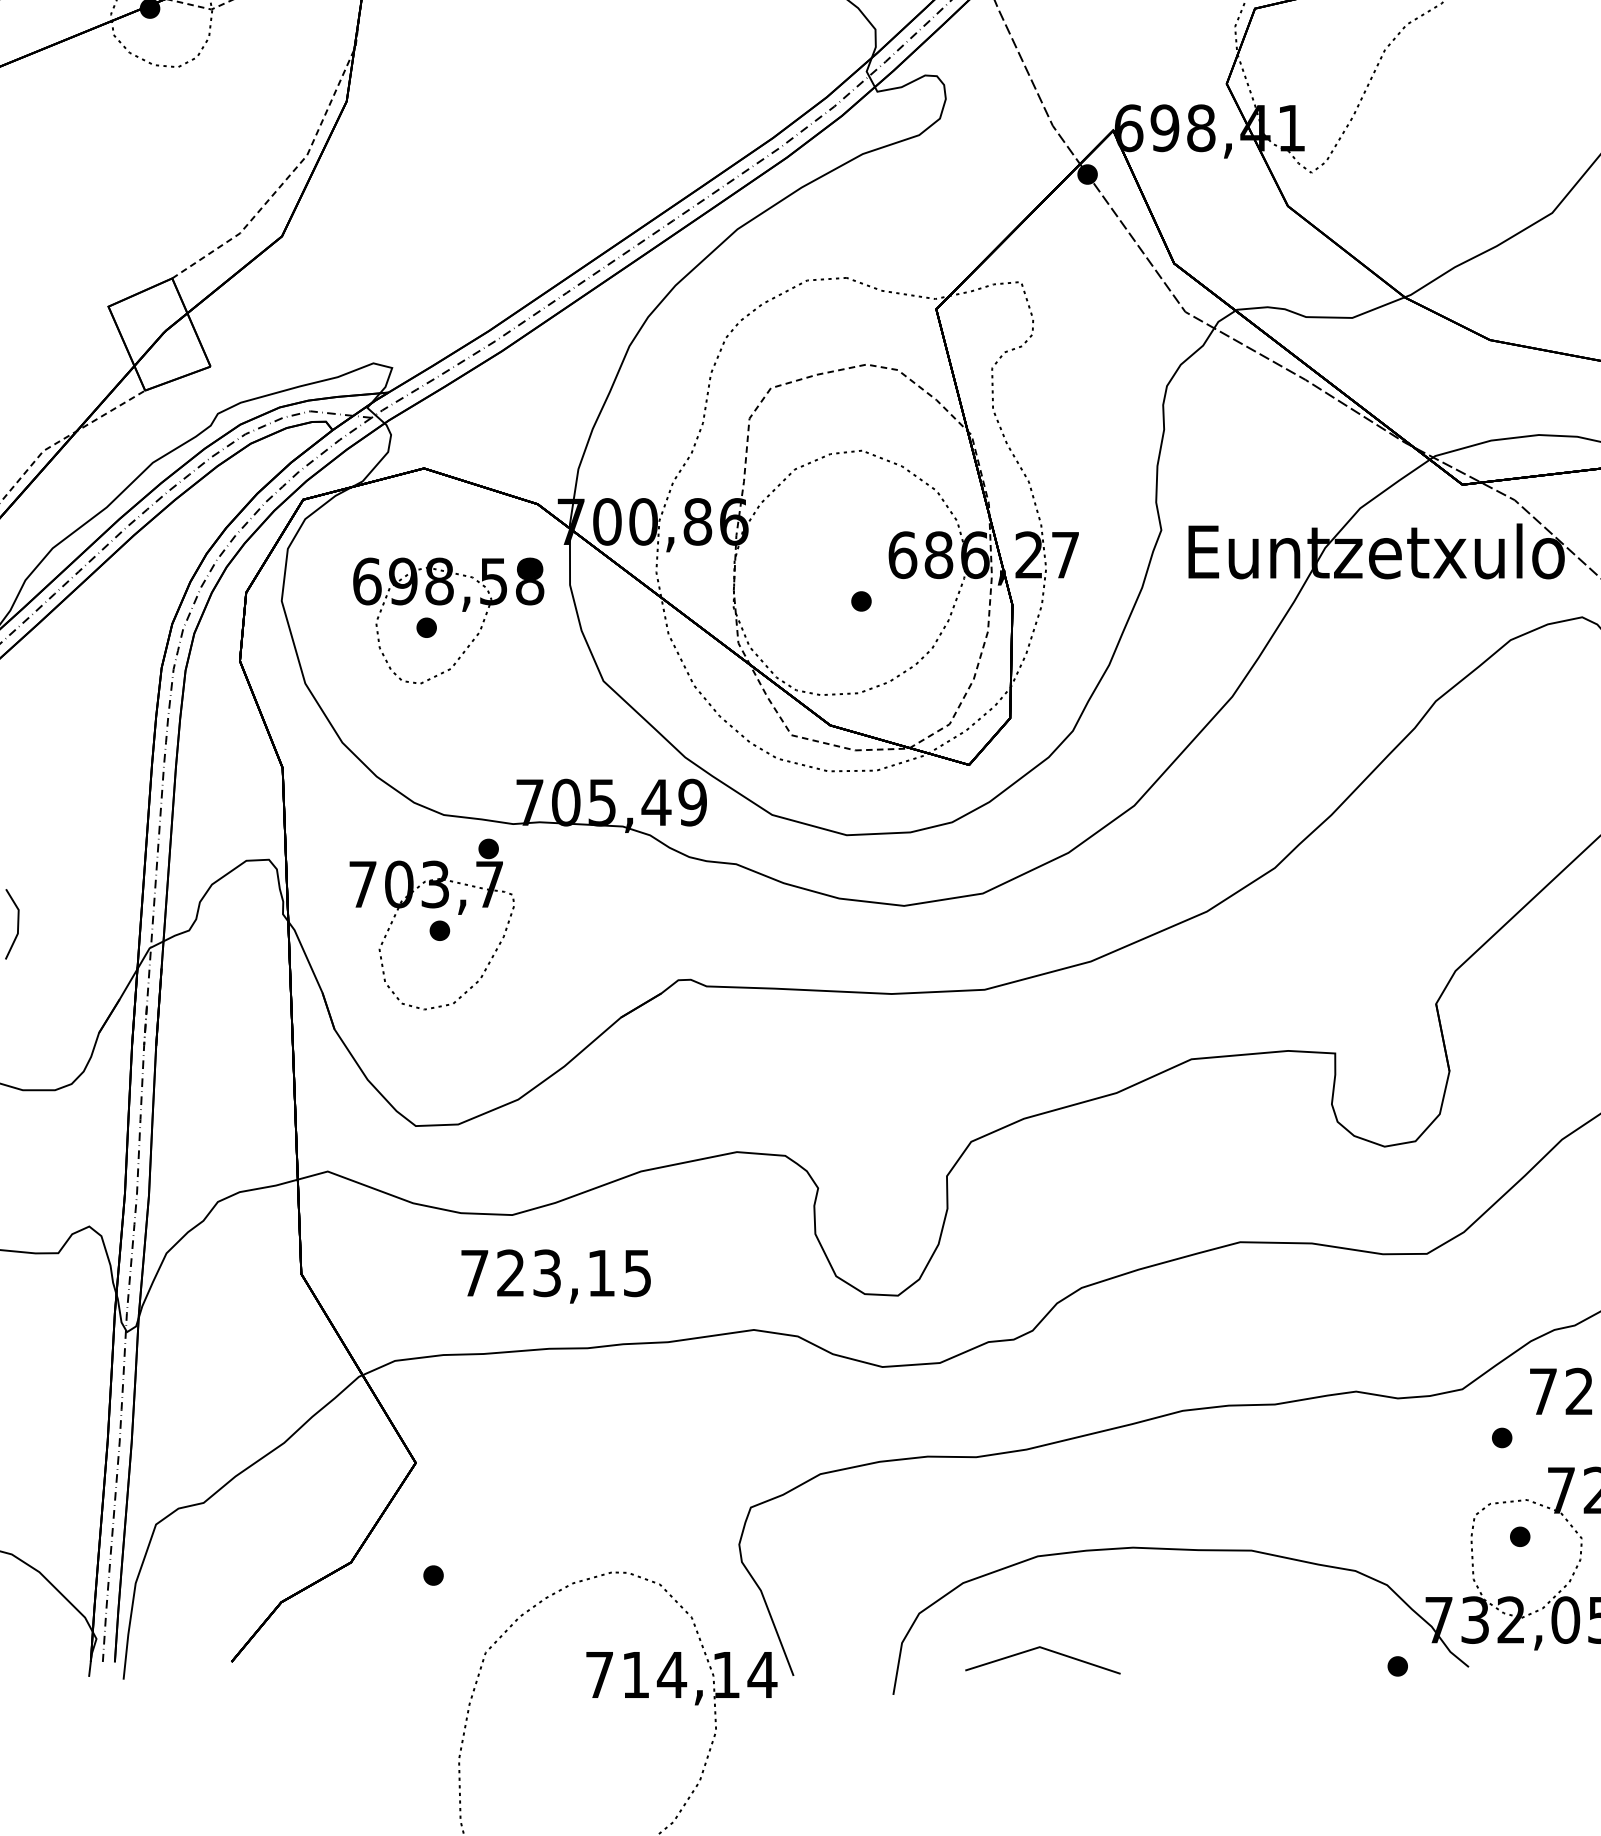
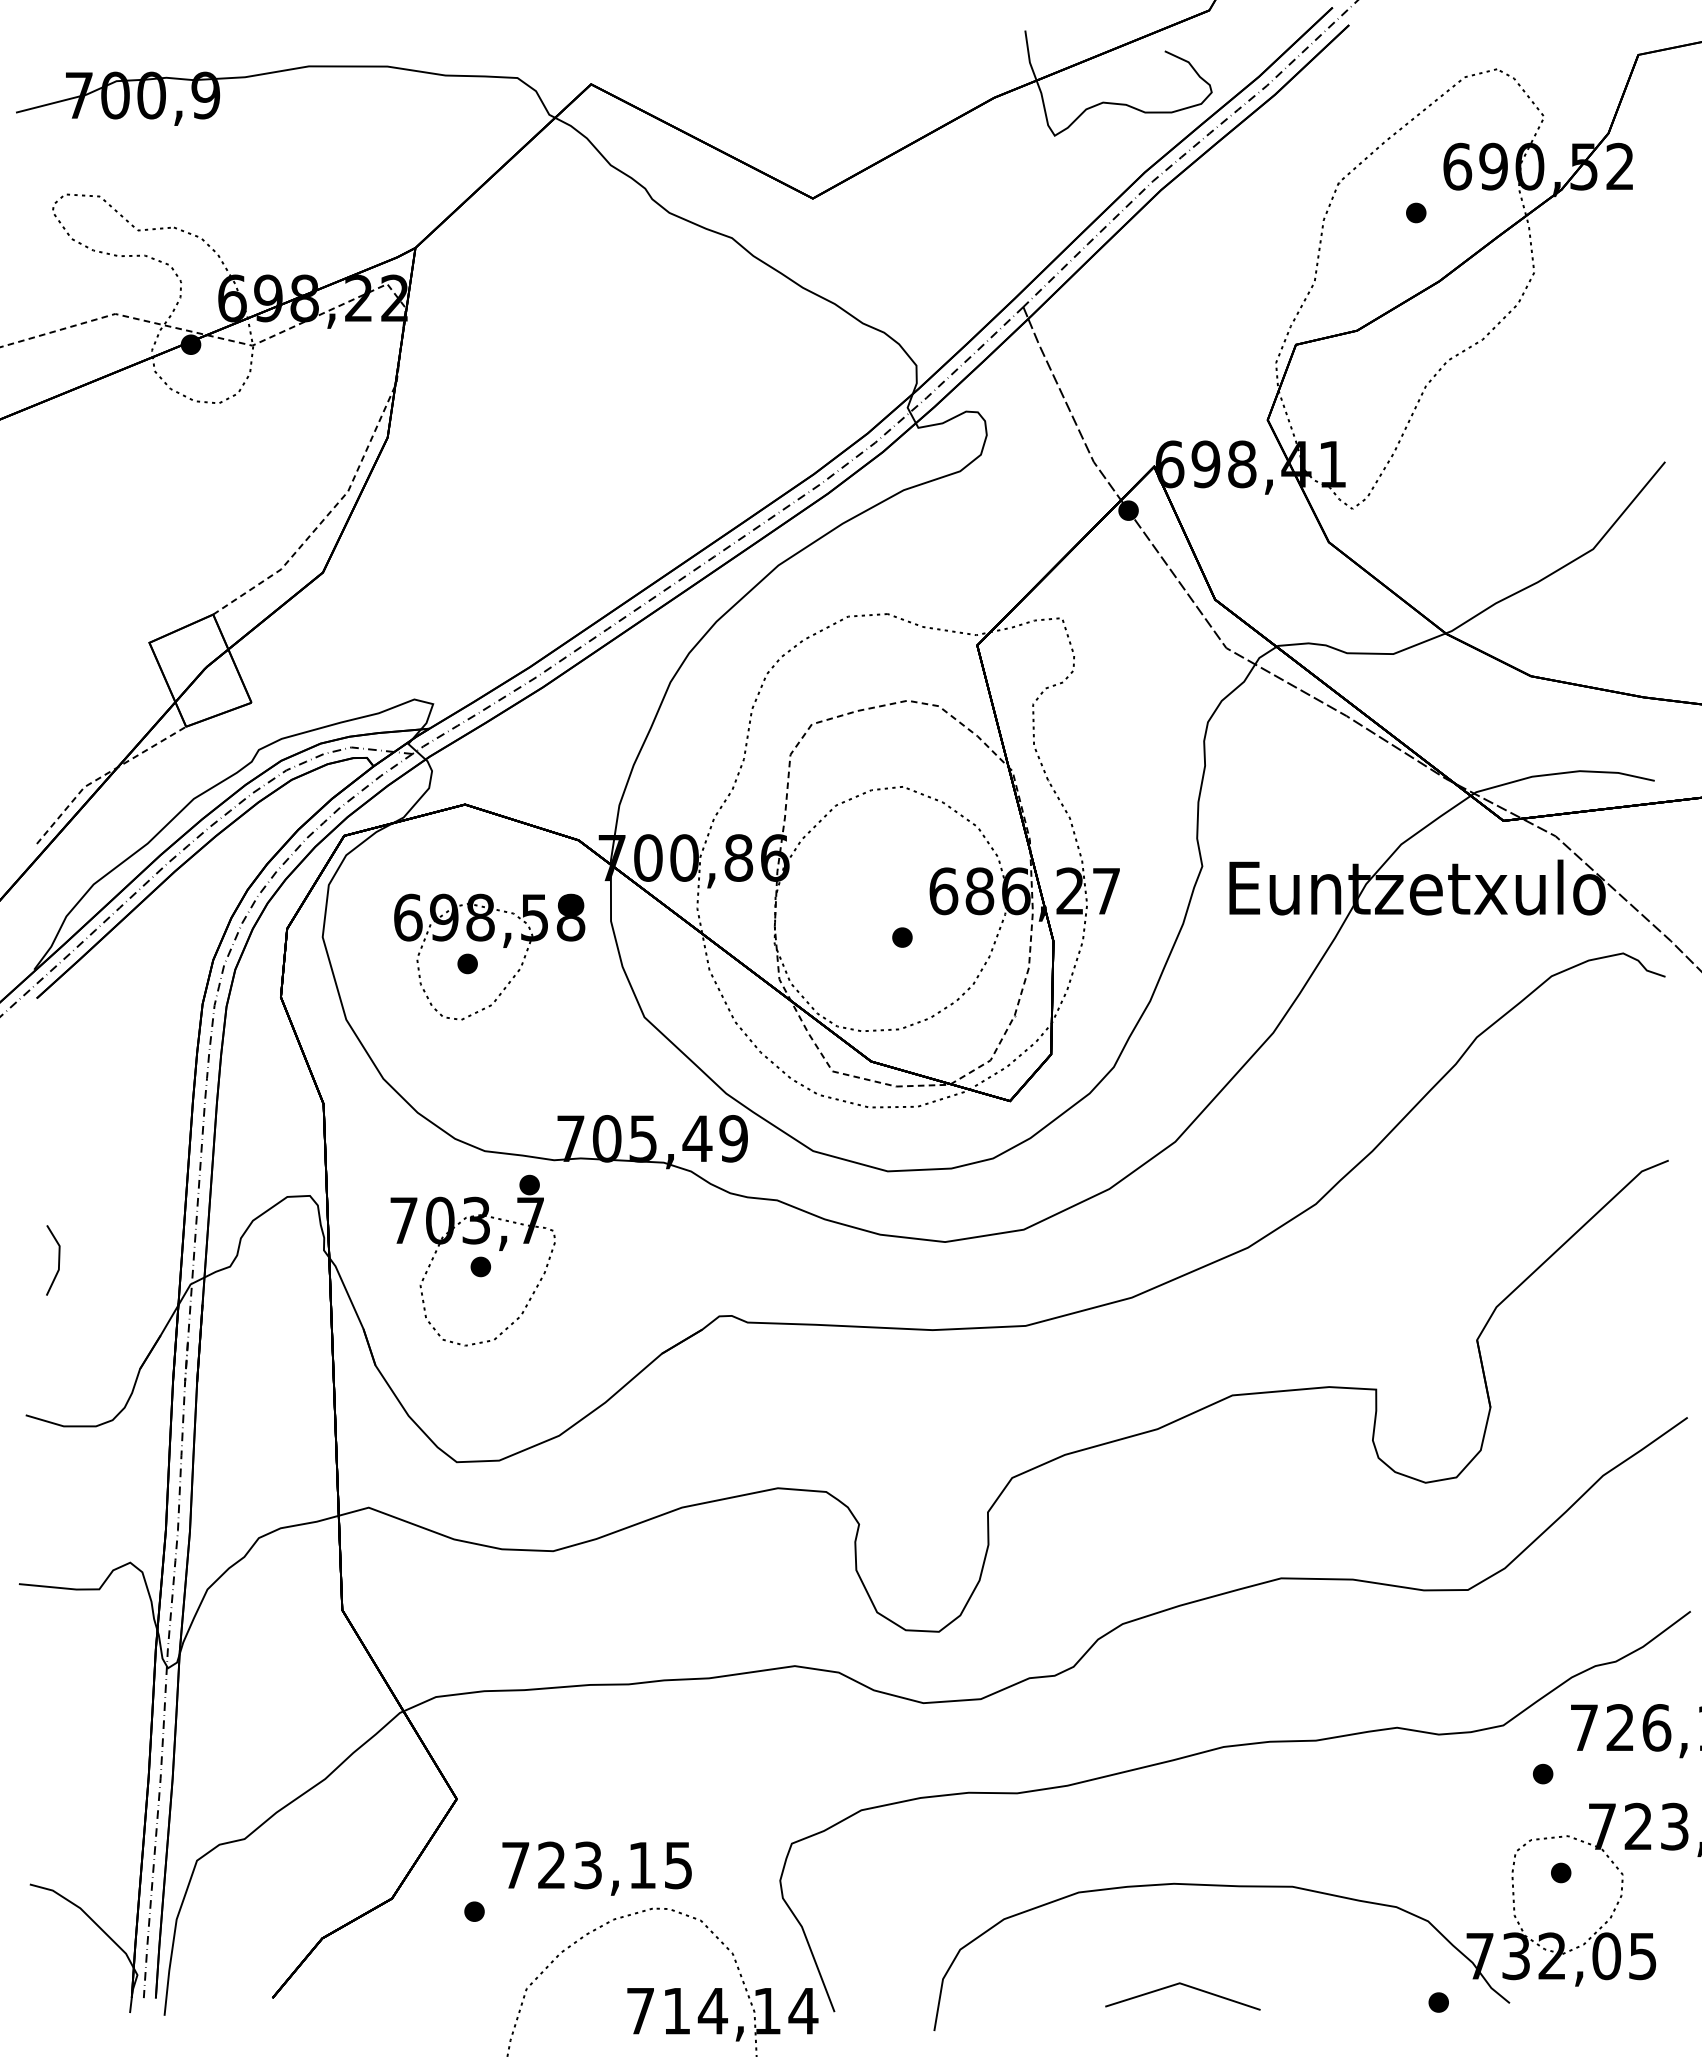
text: (555, 1276) -> (596, 1868), moved
line: (1045, 1650) -> (1185, 1986), moved

